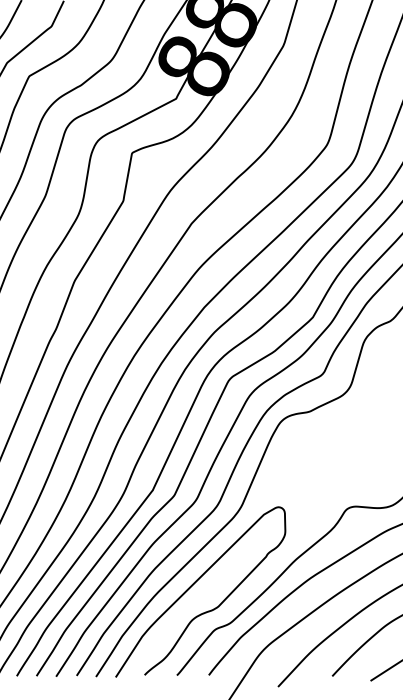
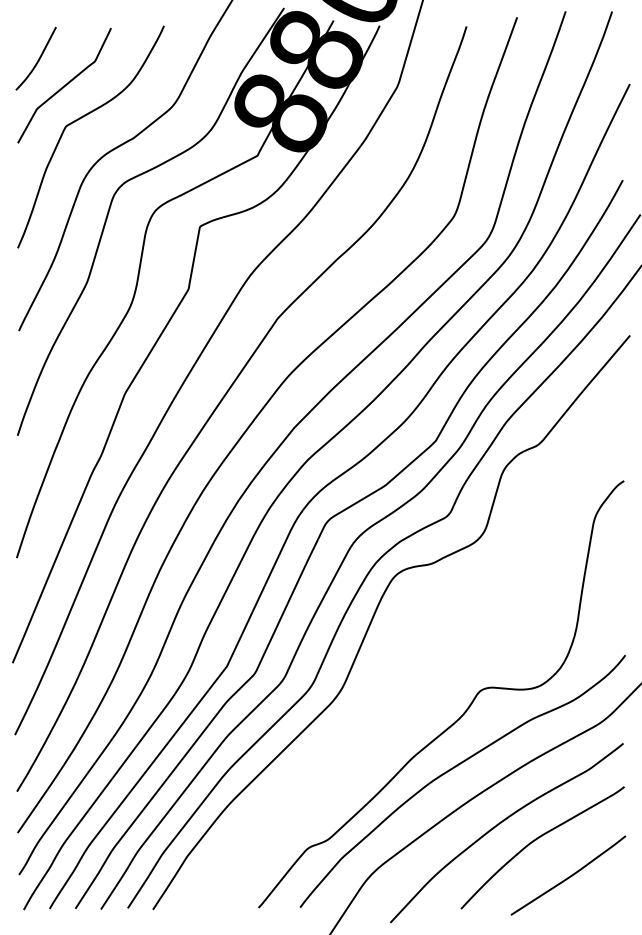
curve: (193, 584) -> (280, 789), removed

